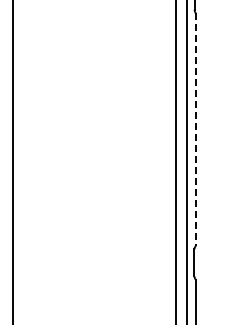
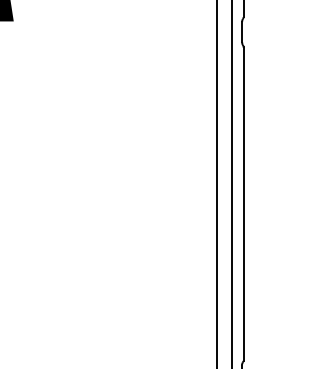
line: (195, 129) -> (243, 203), dashed -> solid

